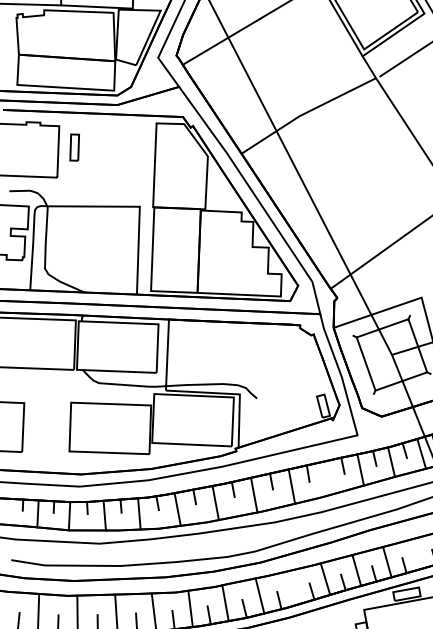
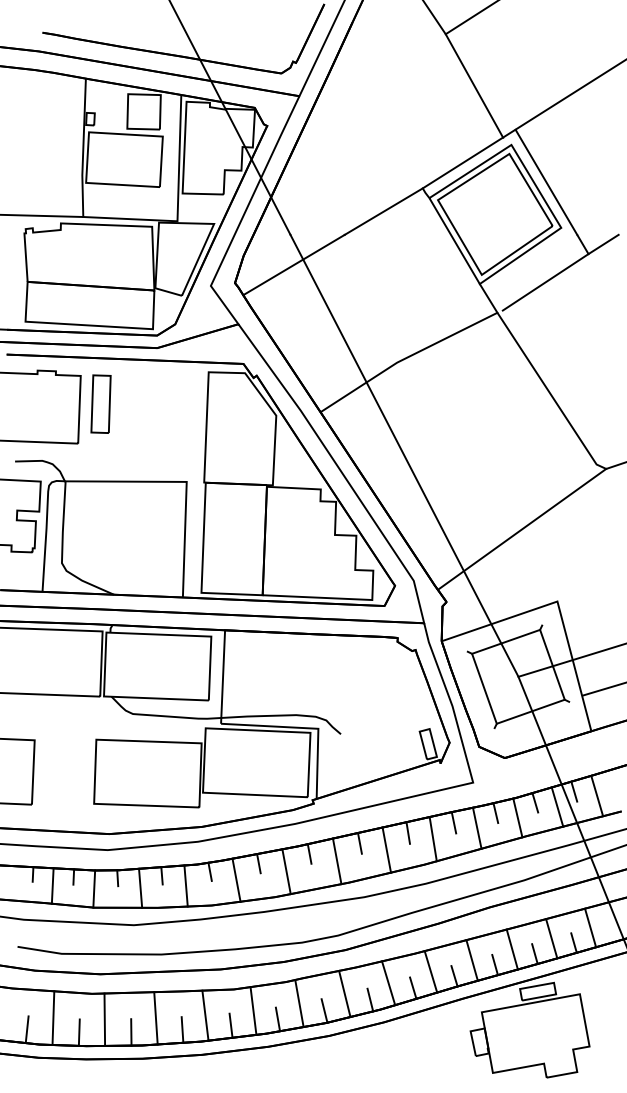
part: (74, 147) -> (100, 403), size x1.67
line: (326, 478) -> (432, 839), added
line: (417, 553) -> (551, 938), added
line: (293, 588) -> (388, 983), added

